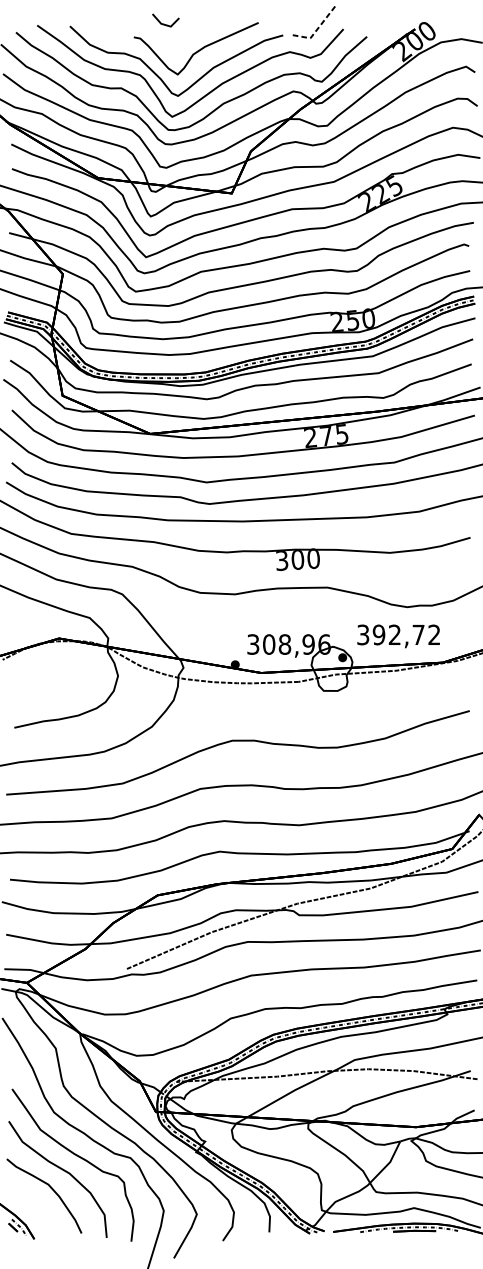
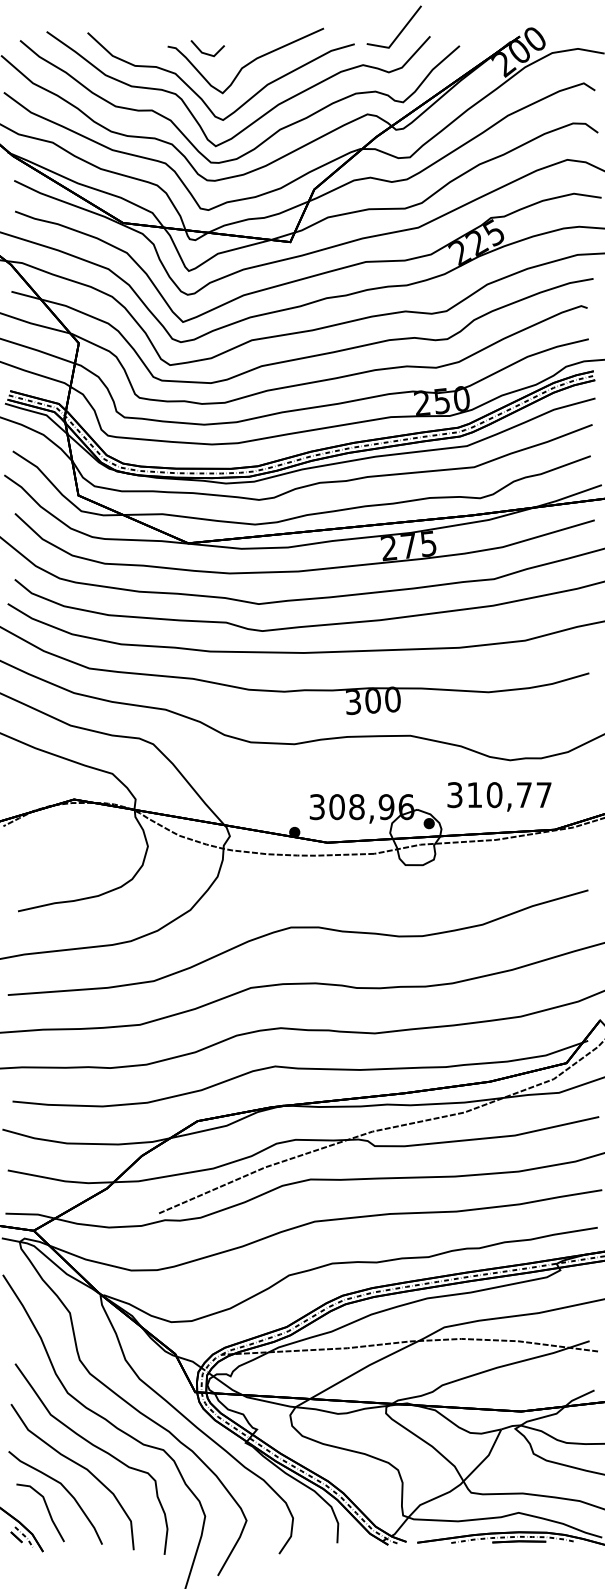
line: (164, 23) -> (205, 52), moved
line: (317, 29) -> (397, 36), dashed -> solid
text: (406, 635) -> (509, 795), 392,72 -> 310,77
line: (37, 1207) -> (47, 1511), added

